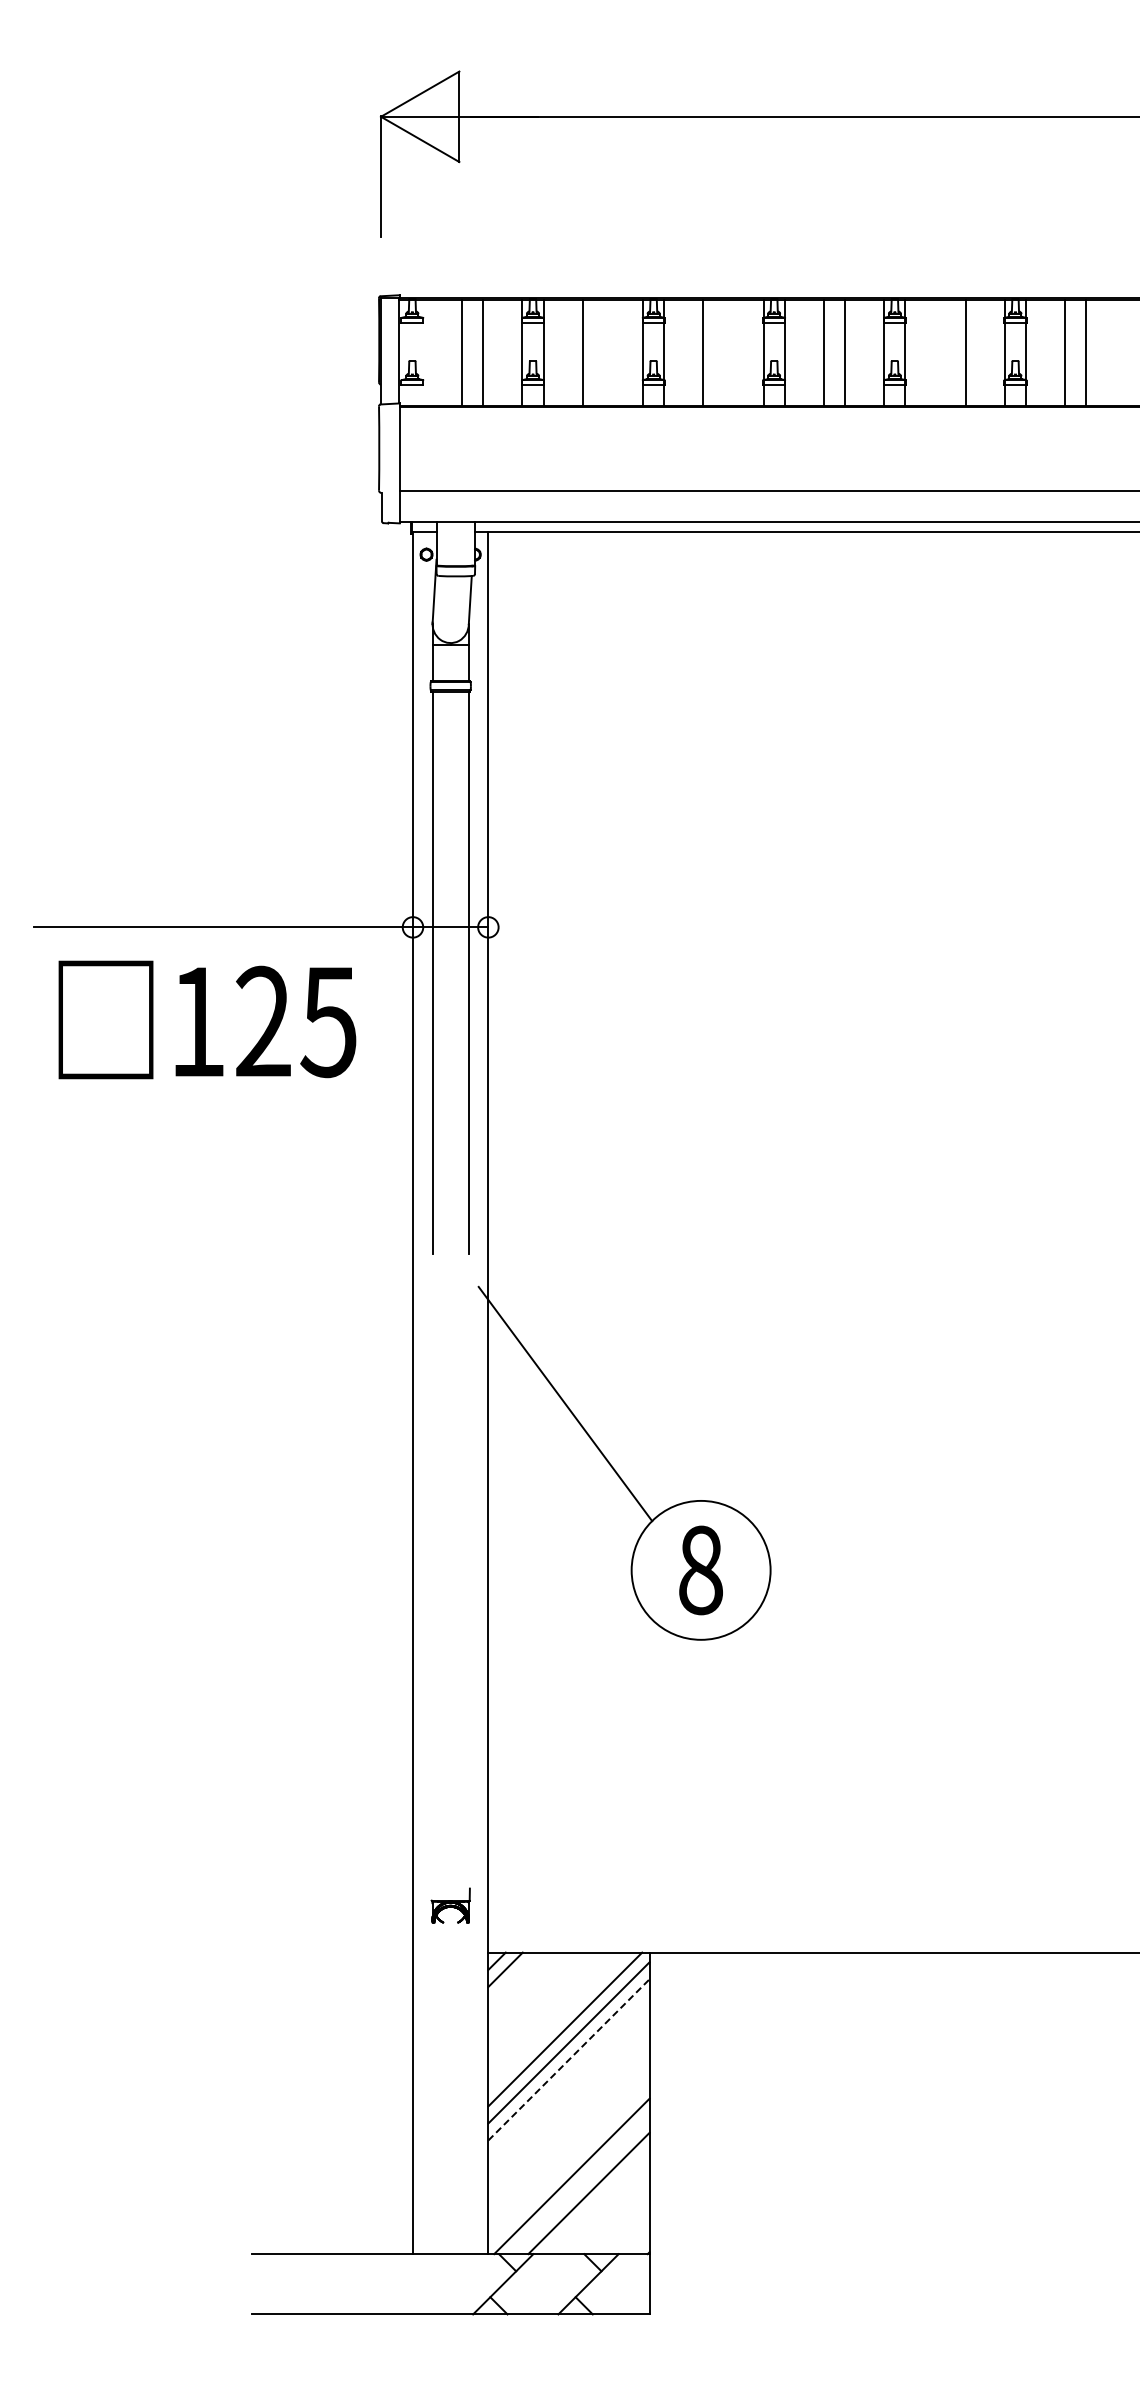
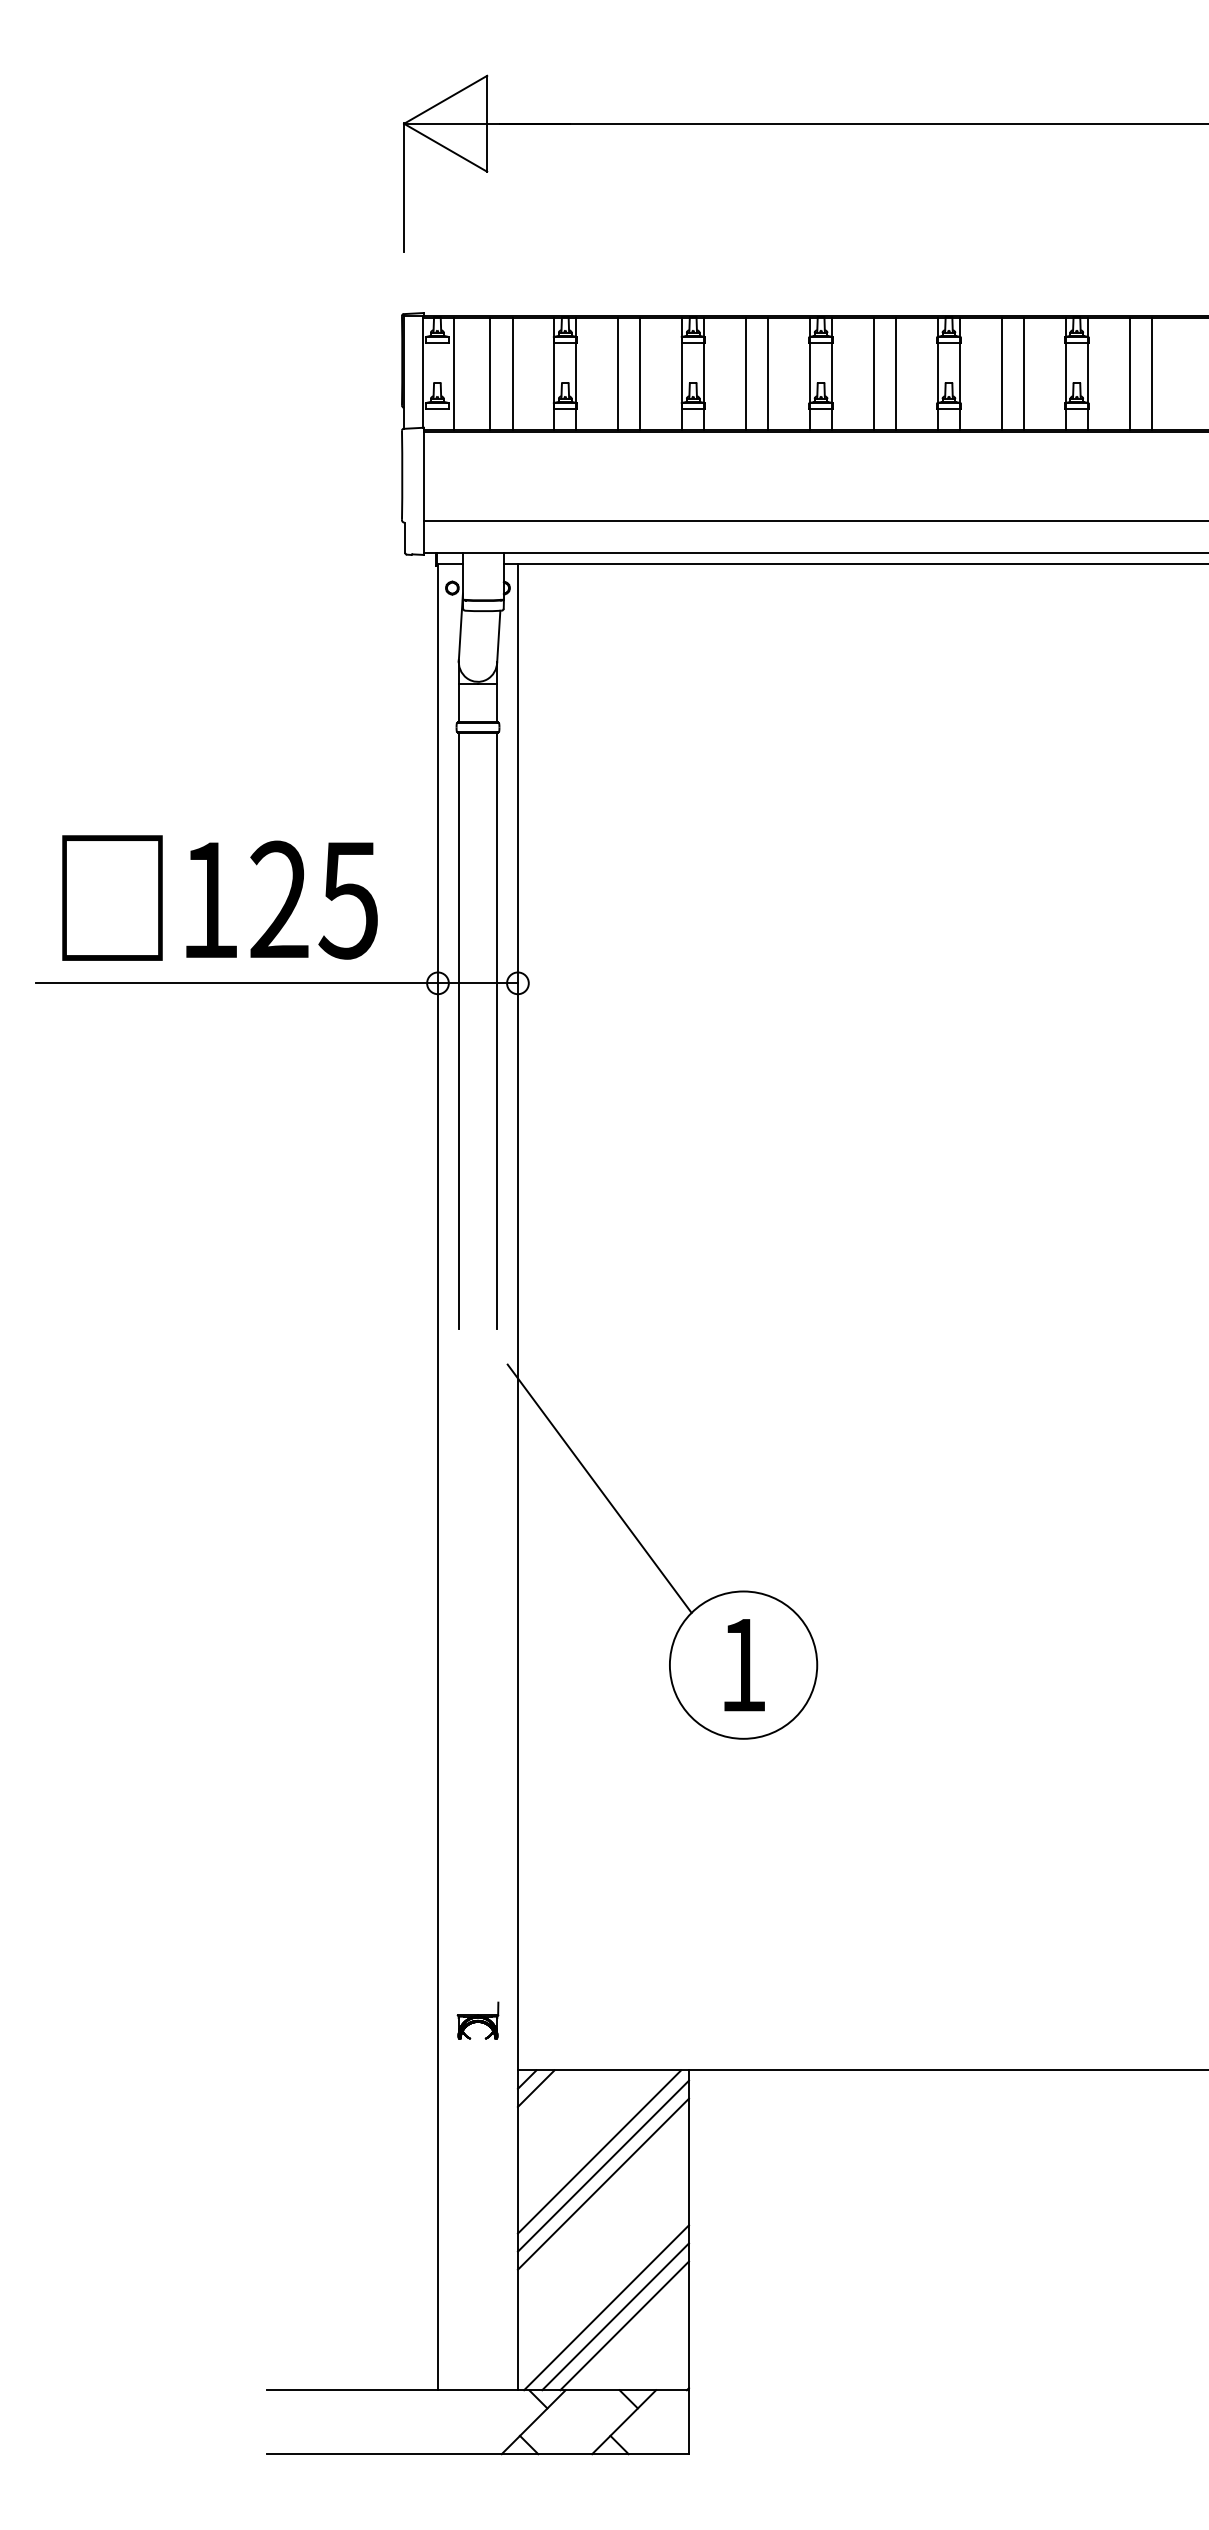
line: (428, 352) -> (454, 373), added
line: (603, 352) -> (640, 373), added
line: (724, 352) -> (768, 373), added
line: (944, 352) -> (1001, 373), added
text: (207, 1019) -> (220, 897), moved
text: (700, 1570) -> (742, 1665), 8 -> 1
line: (569, 2059) -> (603, 2183), dashed -> solid
line: (580, 2184) -> (615, 2316), added

